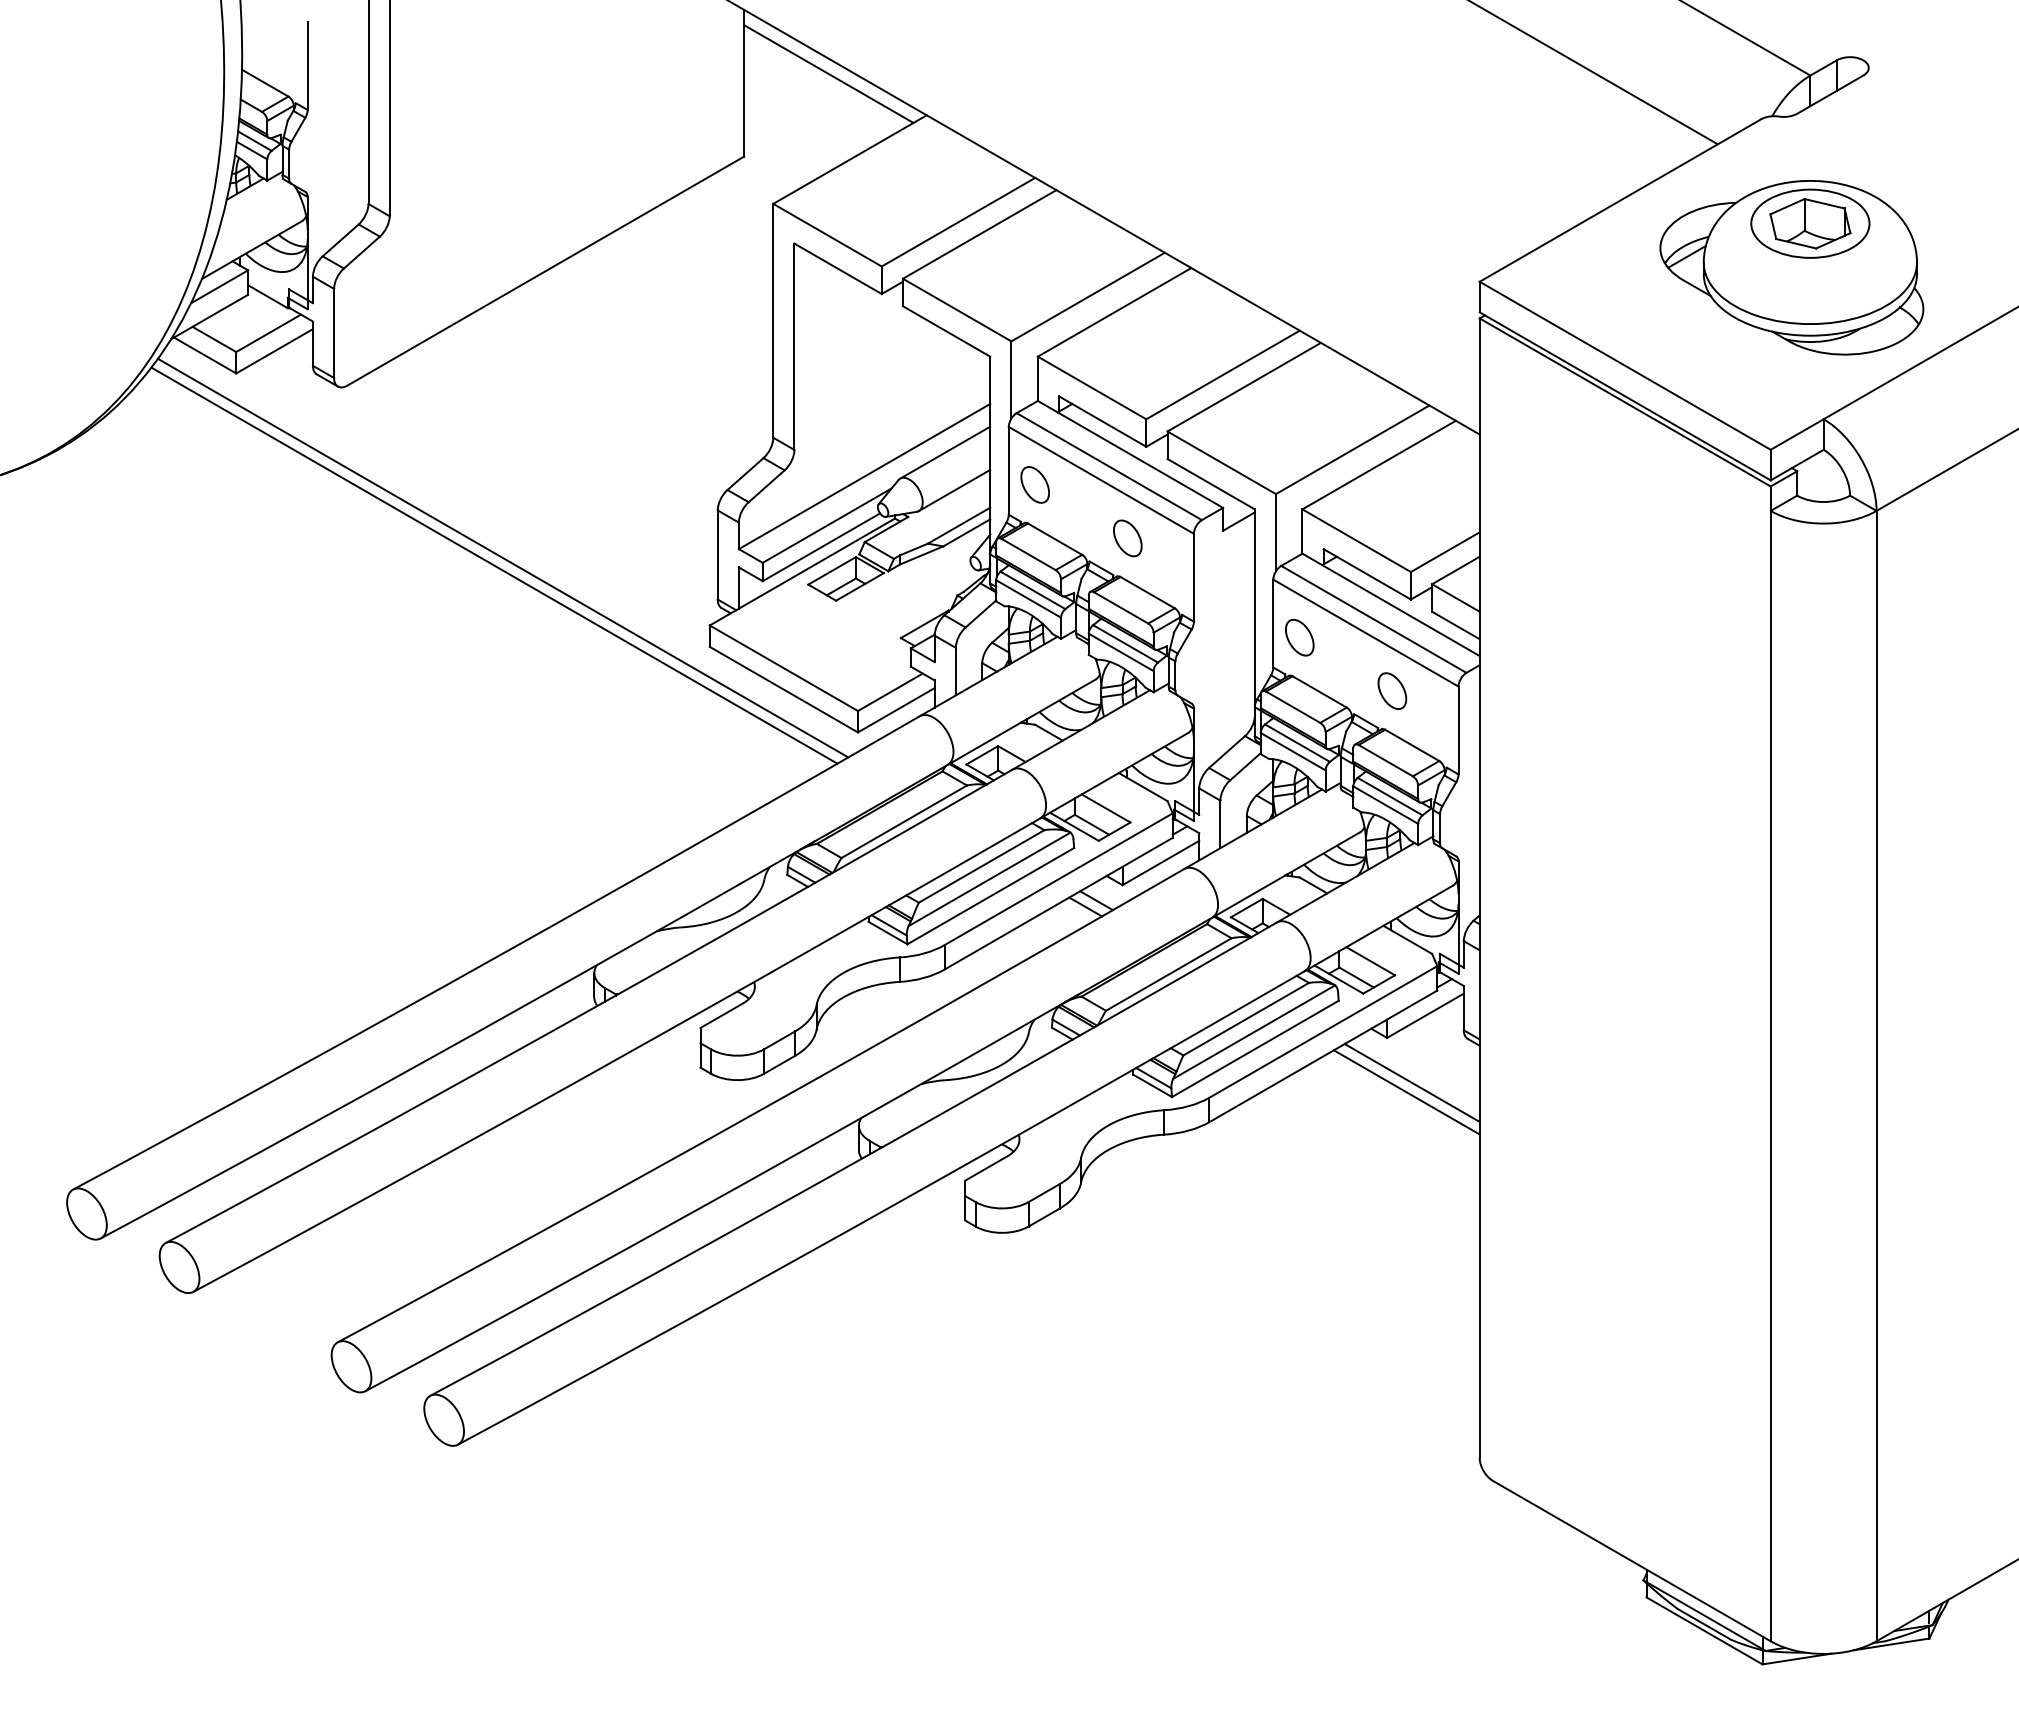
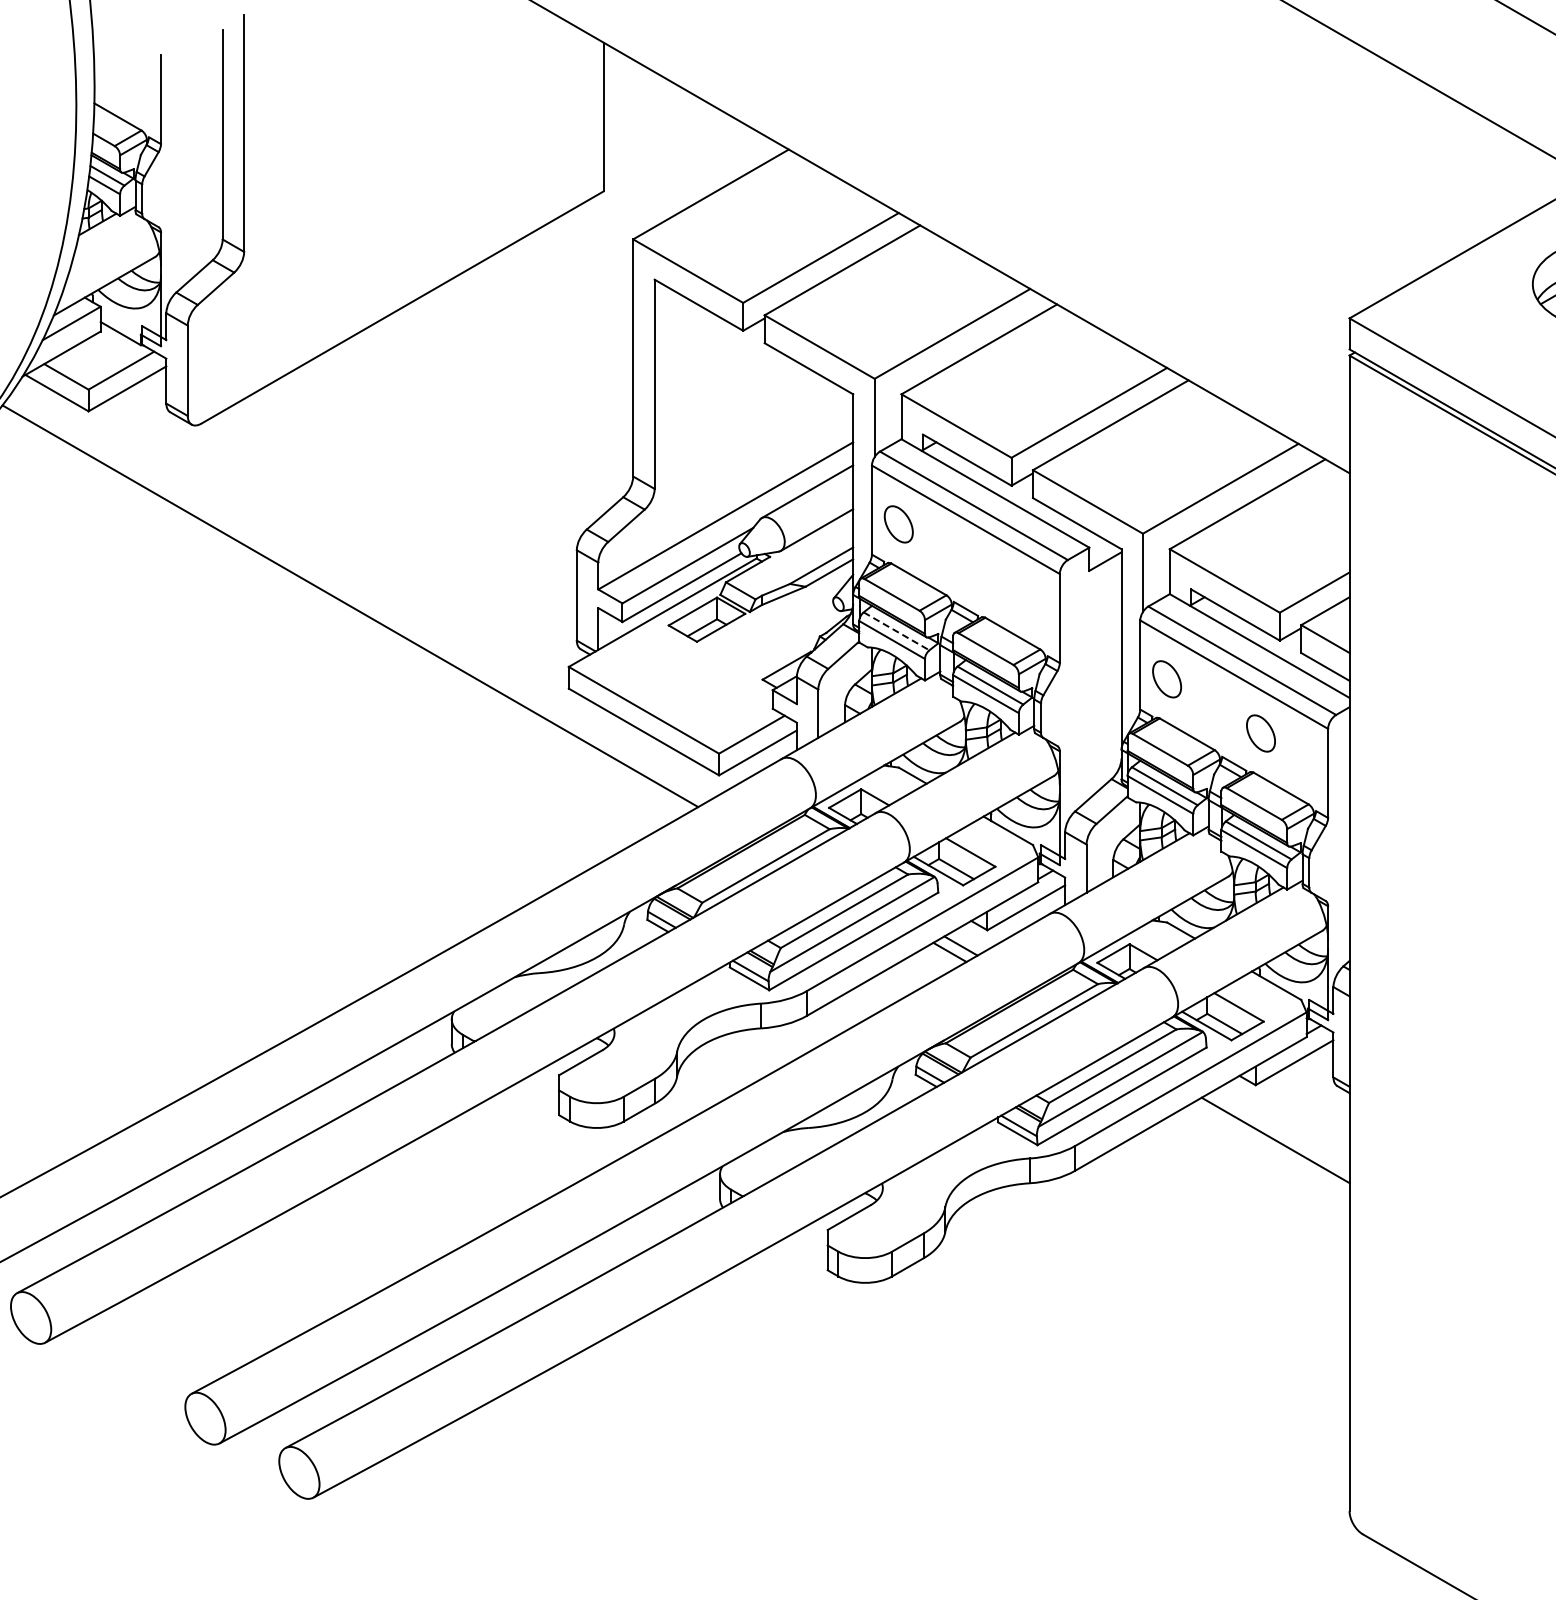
line: (828, 73) -> (689, 107), removed
part: (1127, 538) -> (992, 578), removed
line: (503, 557) -> (359, 597), removed
line: (1033, 590) -> (897, 631), solid -> dashed
line: (1411, 1082) -> (1280, 1130), removed

